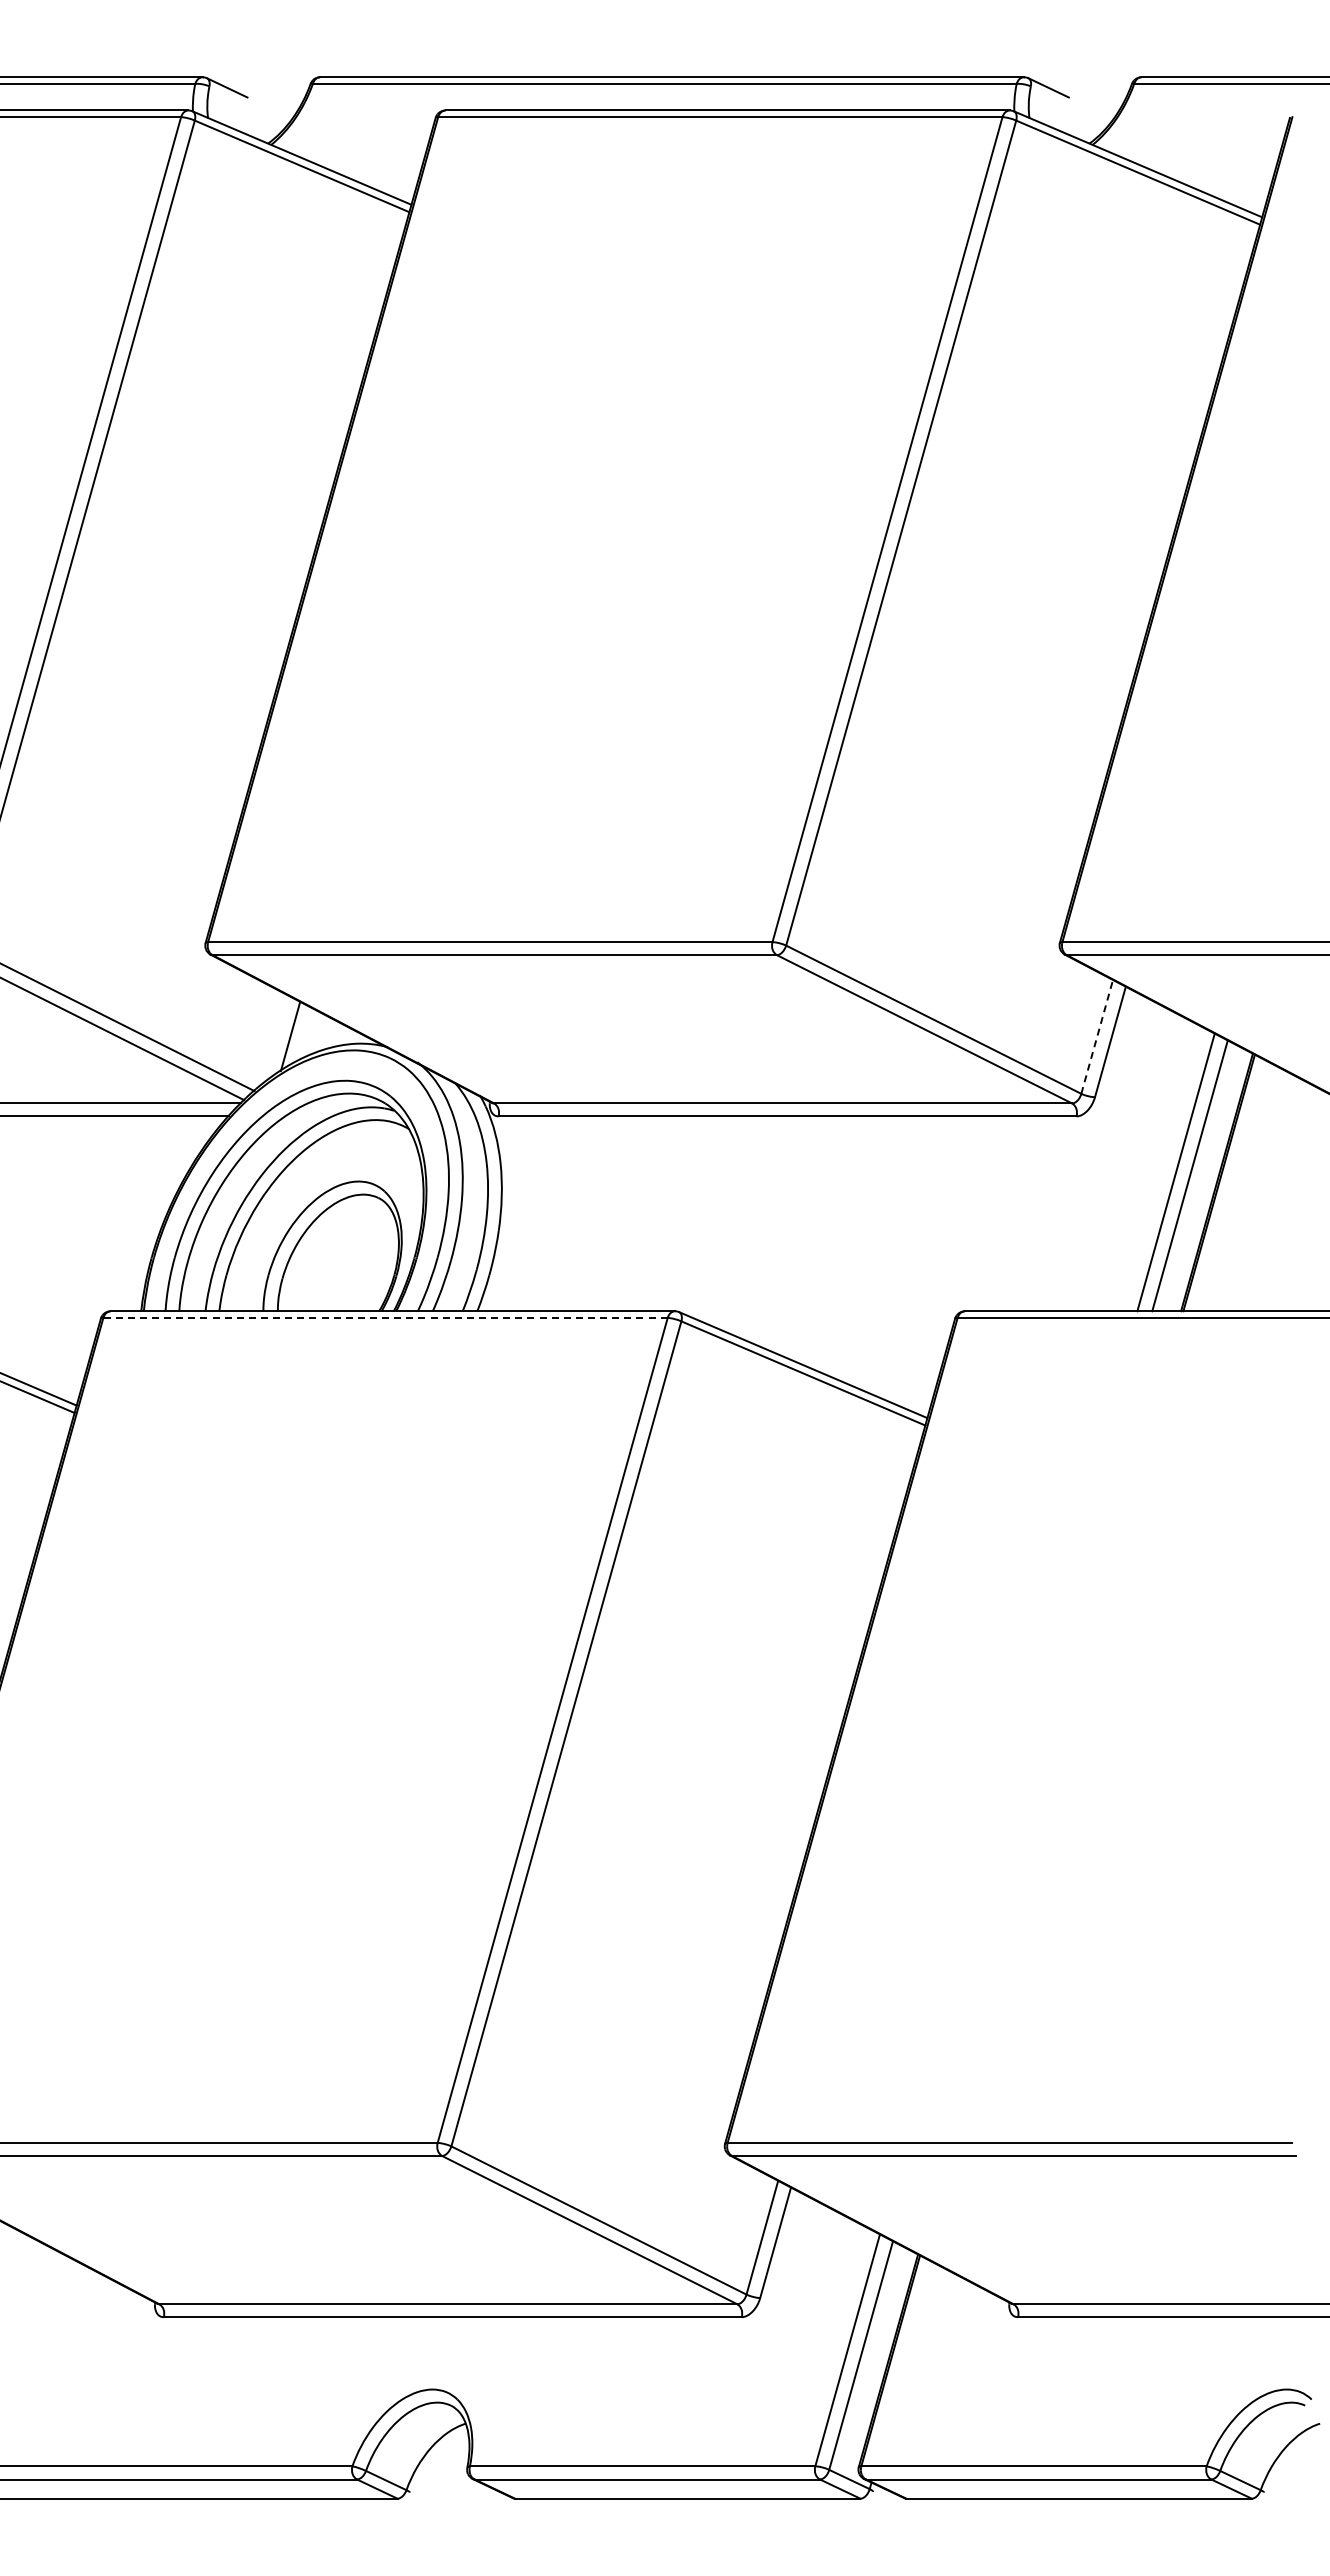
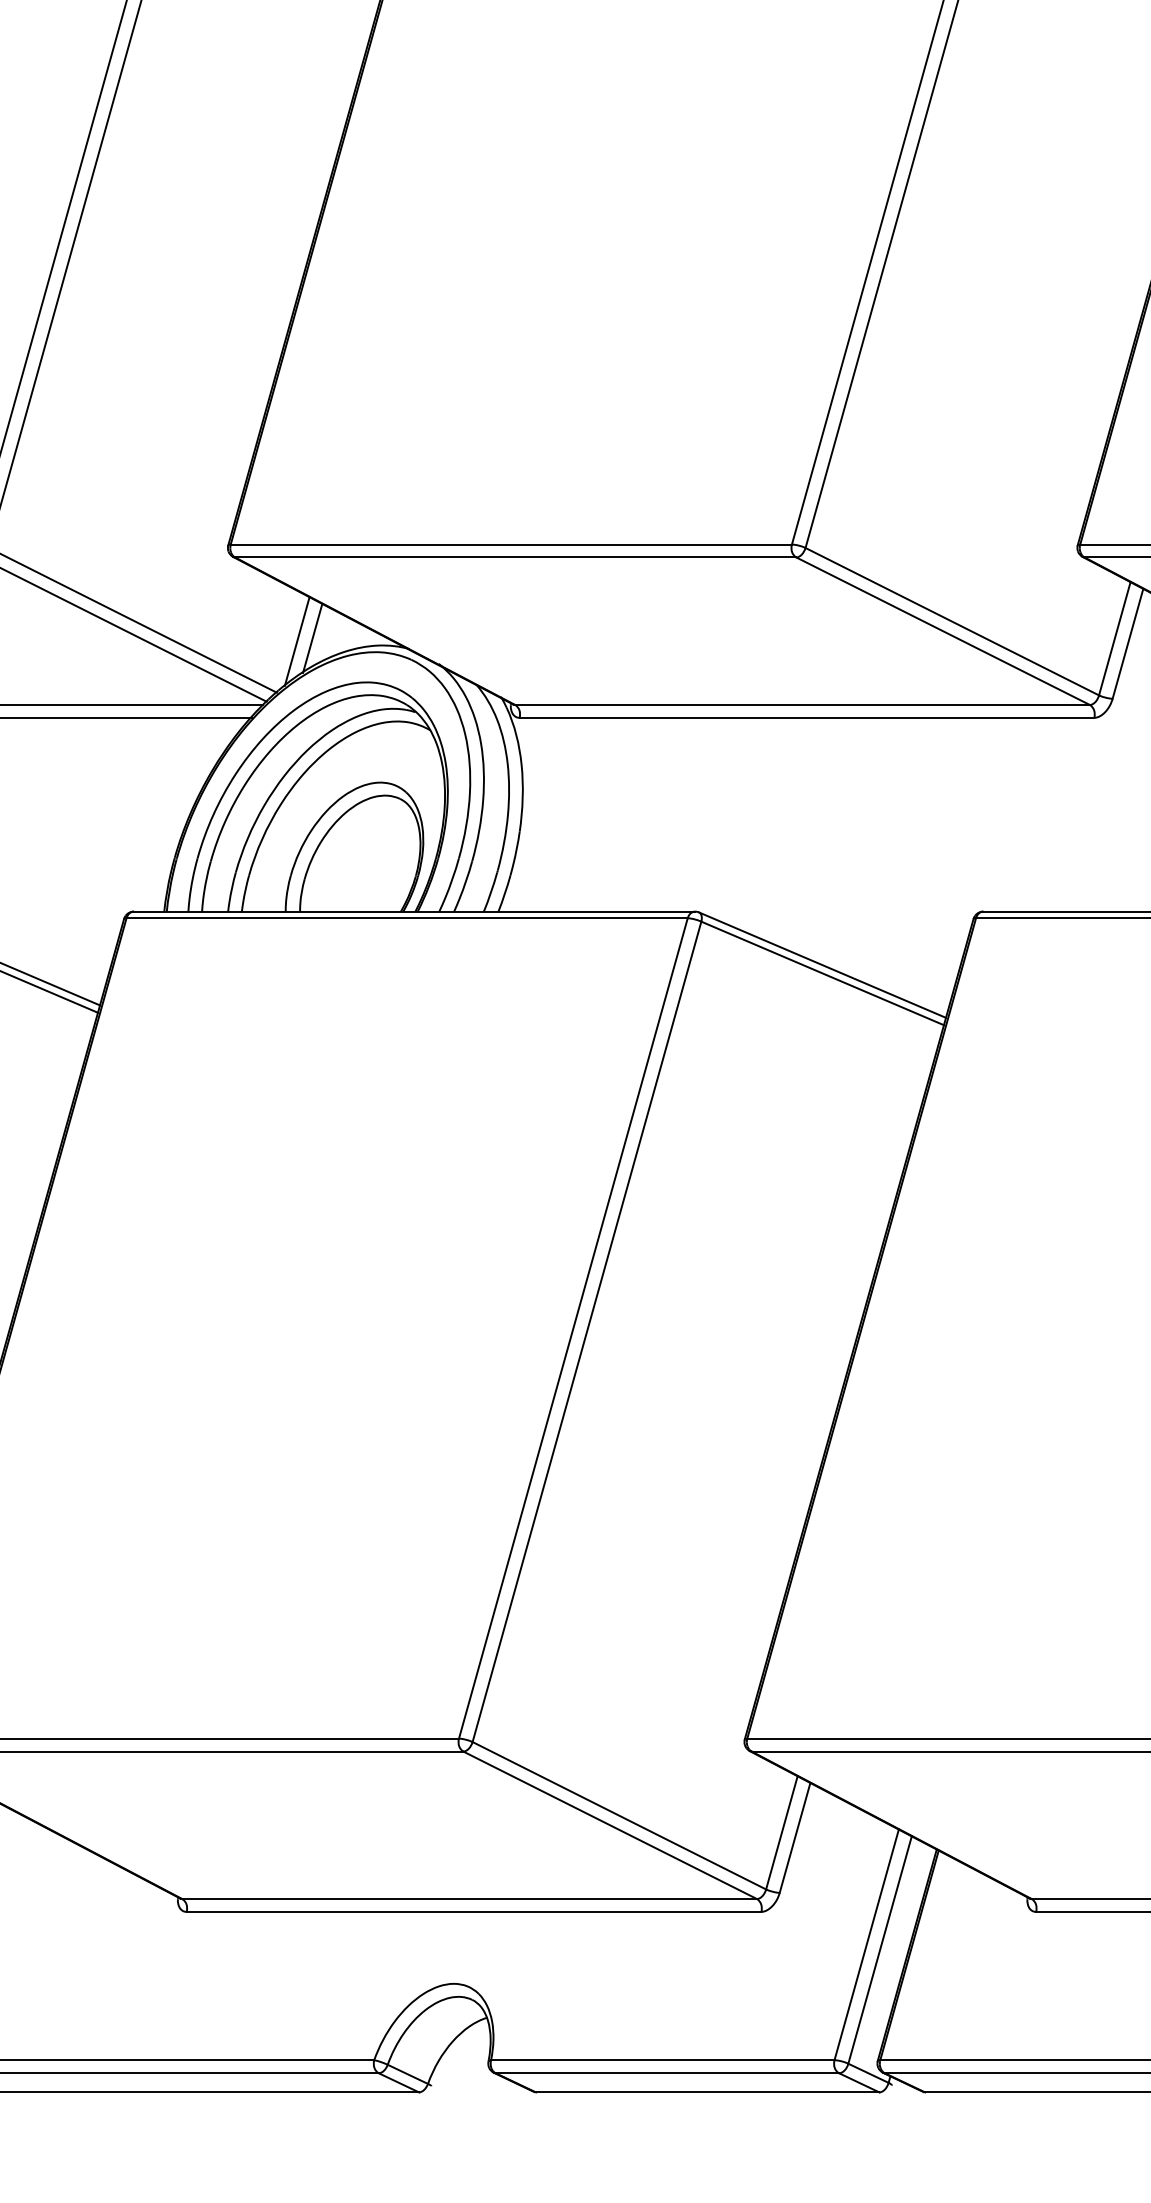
line: (1097, 1036) -> (1115, 638), dashed -> solid
line: (274, 1039) -> (296, 641), added
line: (385, 1317) -> (407, 917), dashed -> solid

